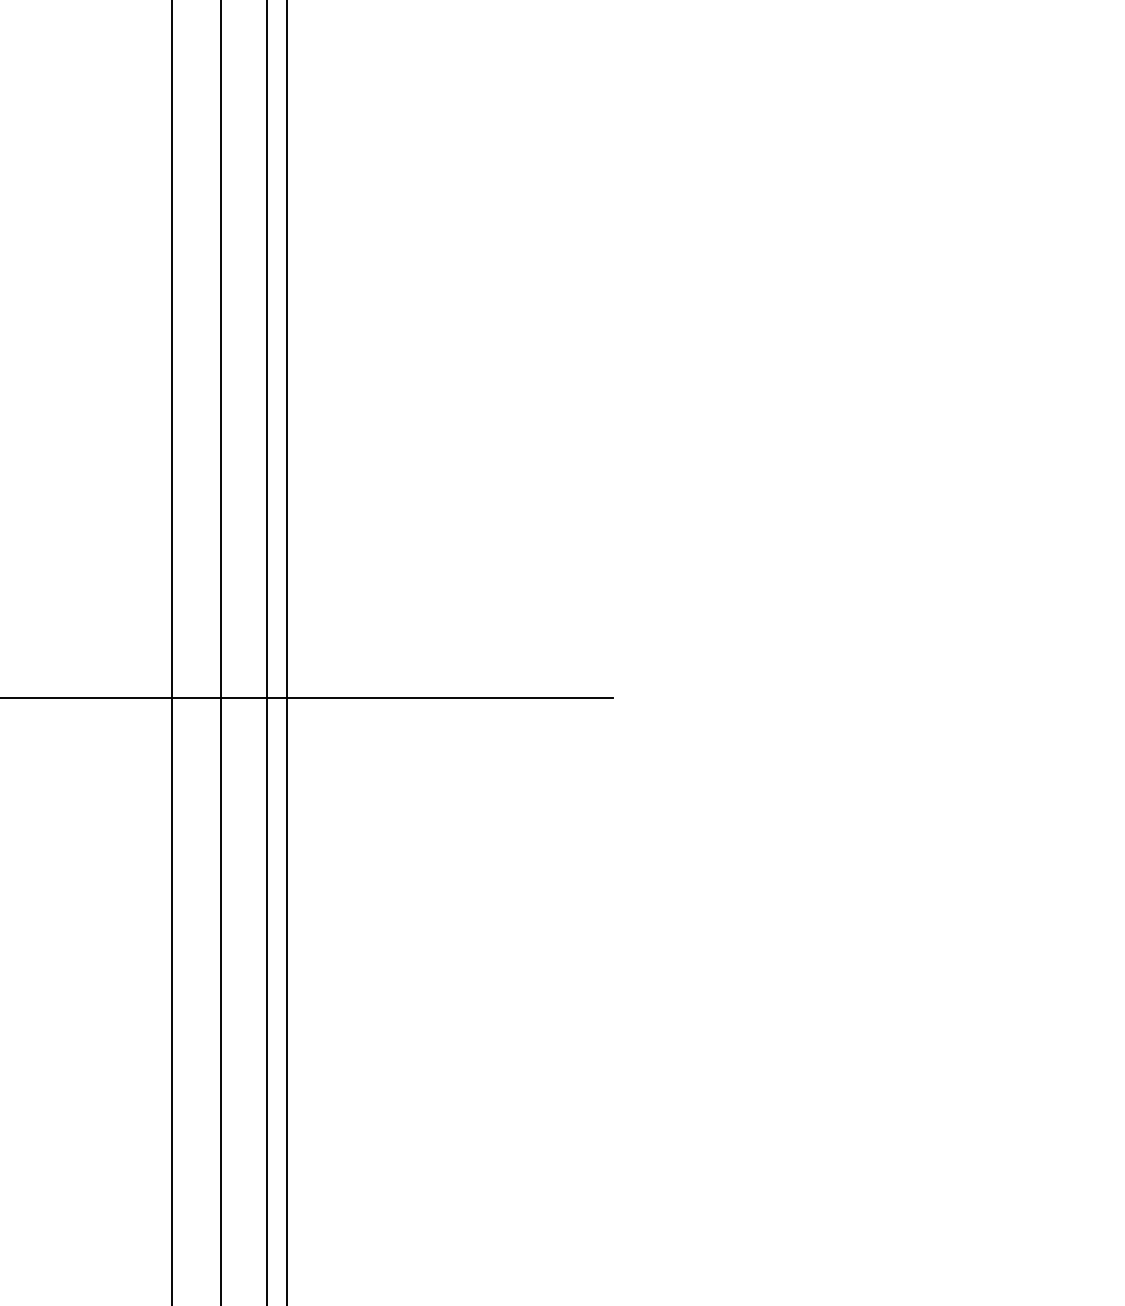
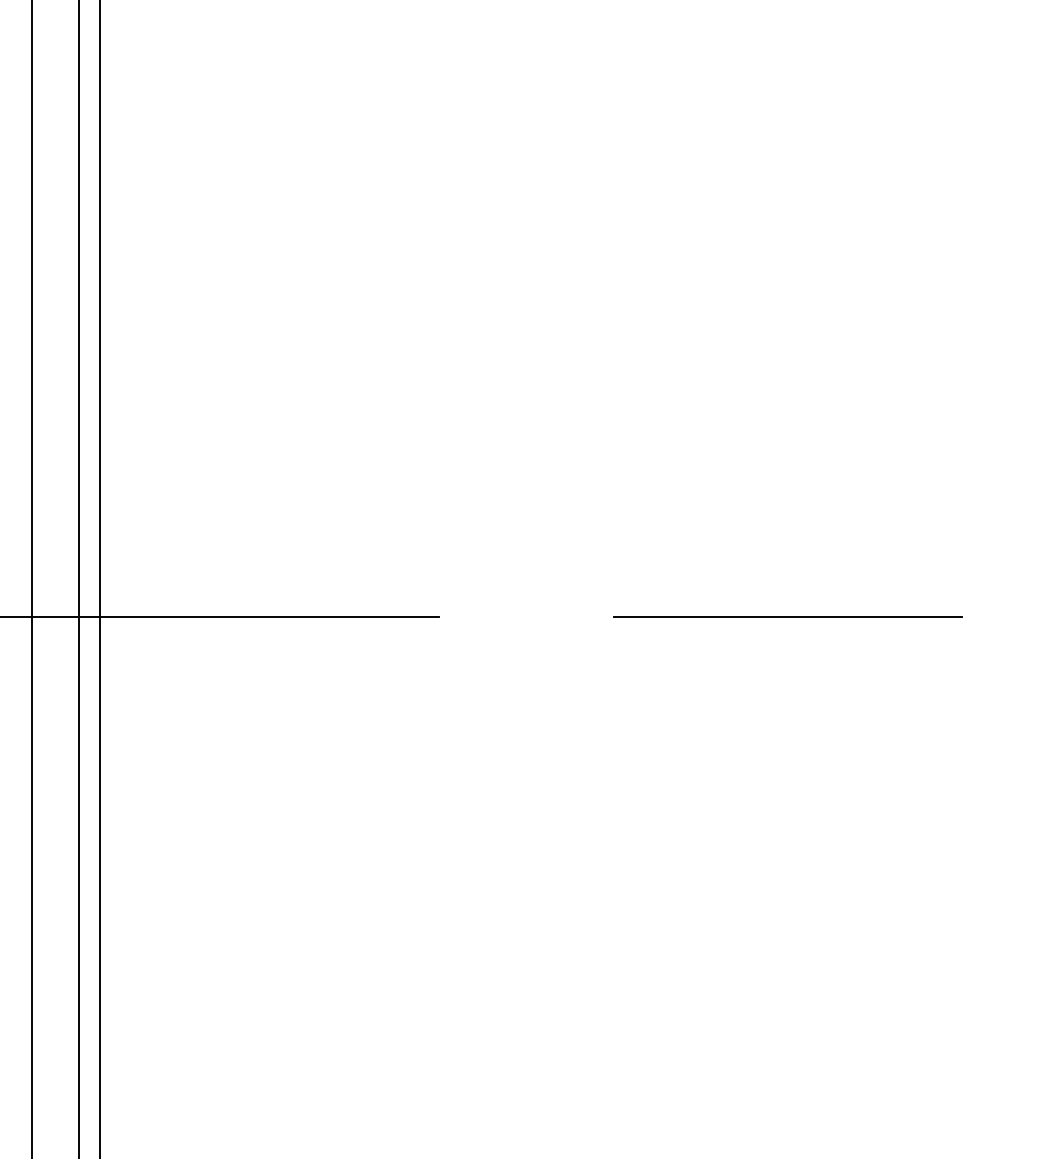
line: (948, 697) -> (787, 617), added

